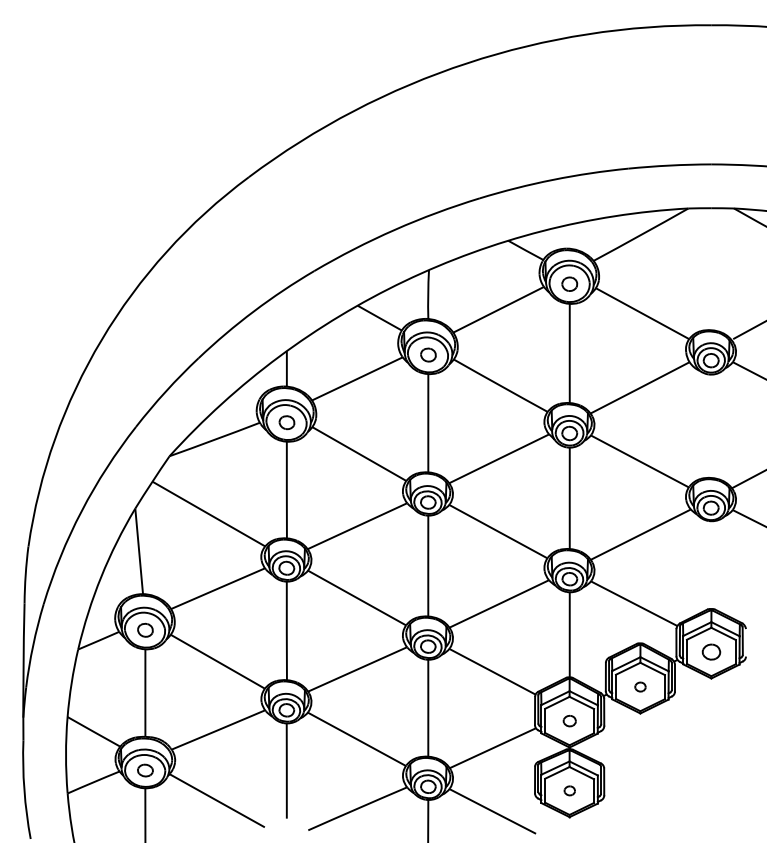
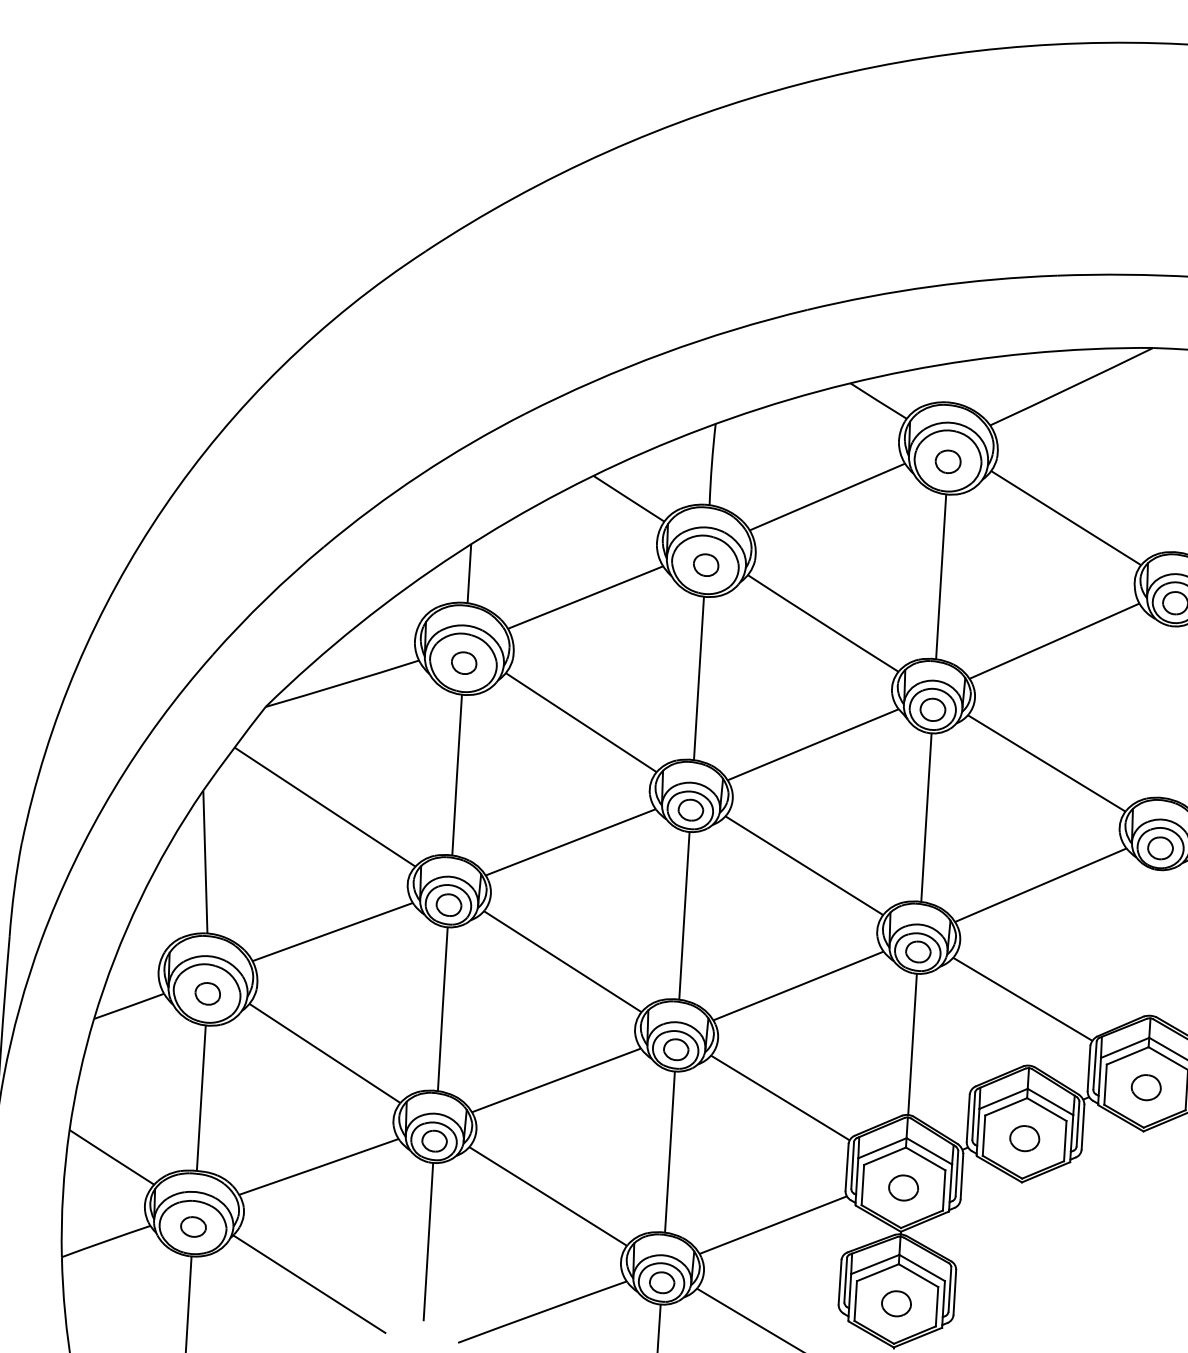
part: (640, 686) -> (1024, 1137), size x1.67
part: (569, 720) -> (903, 1186), size x1.43
part: (569, 790) -> (896, 1303), size x1.67

